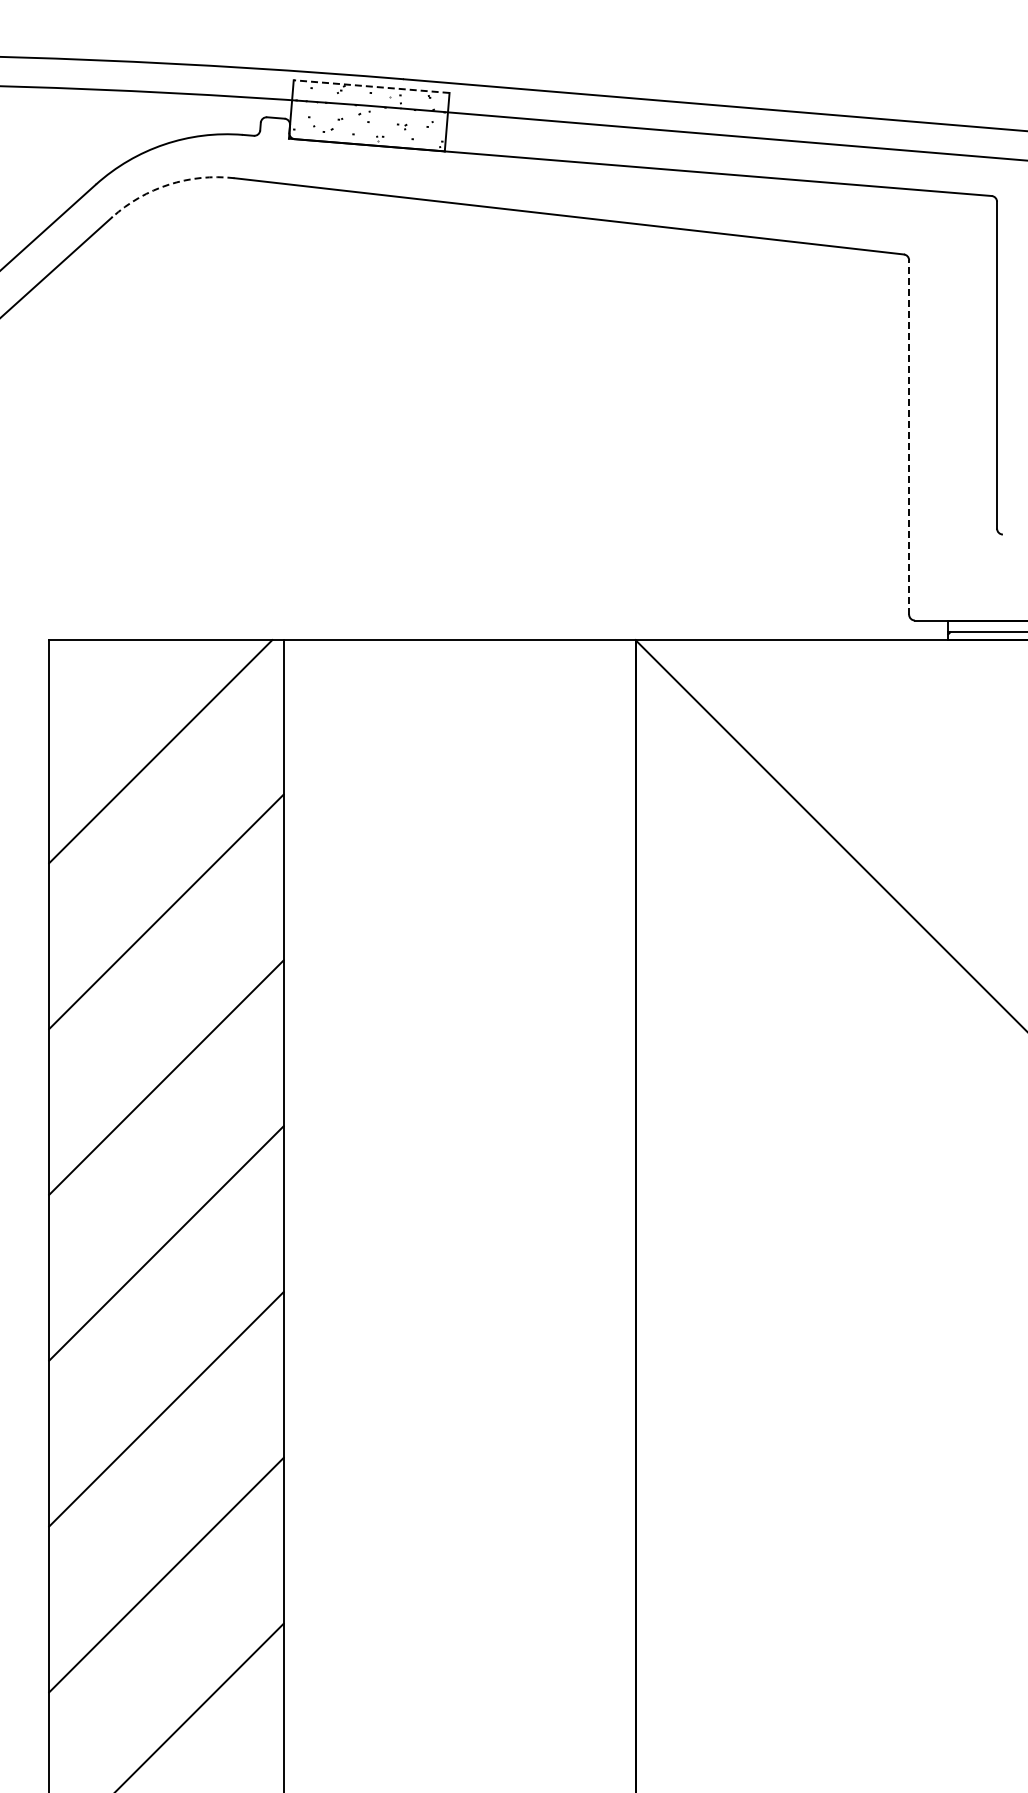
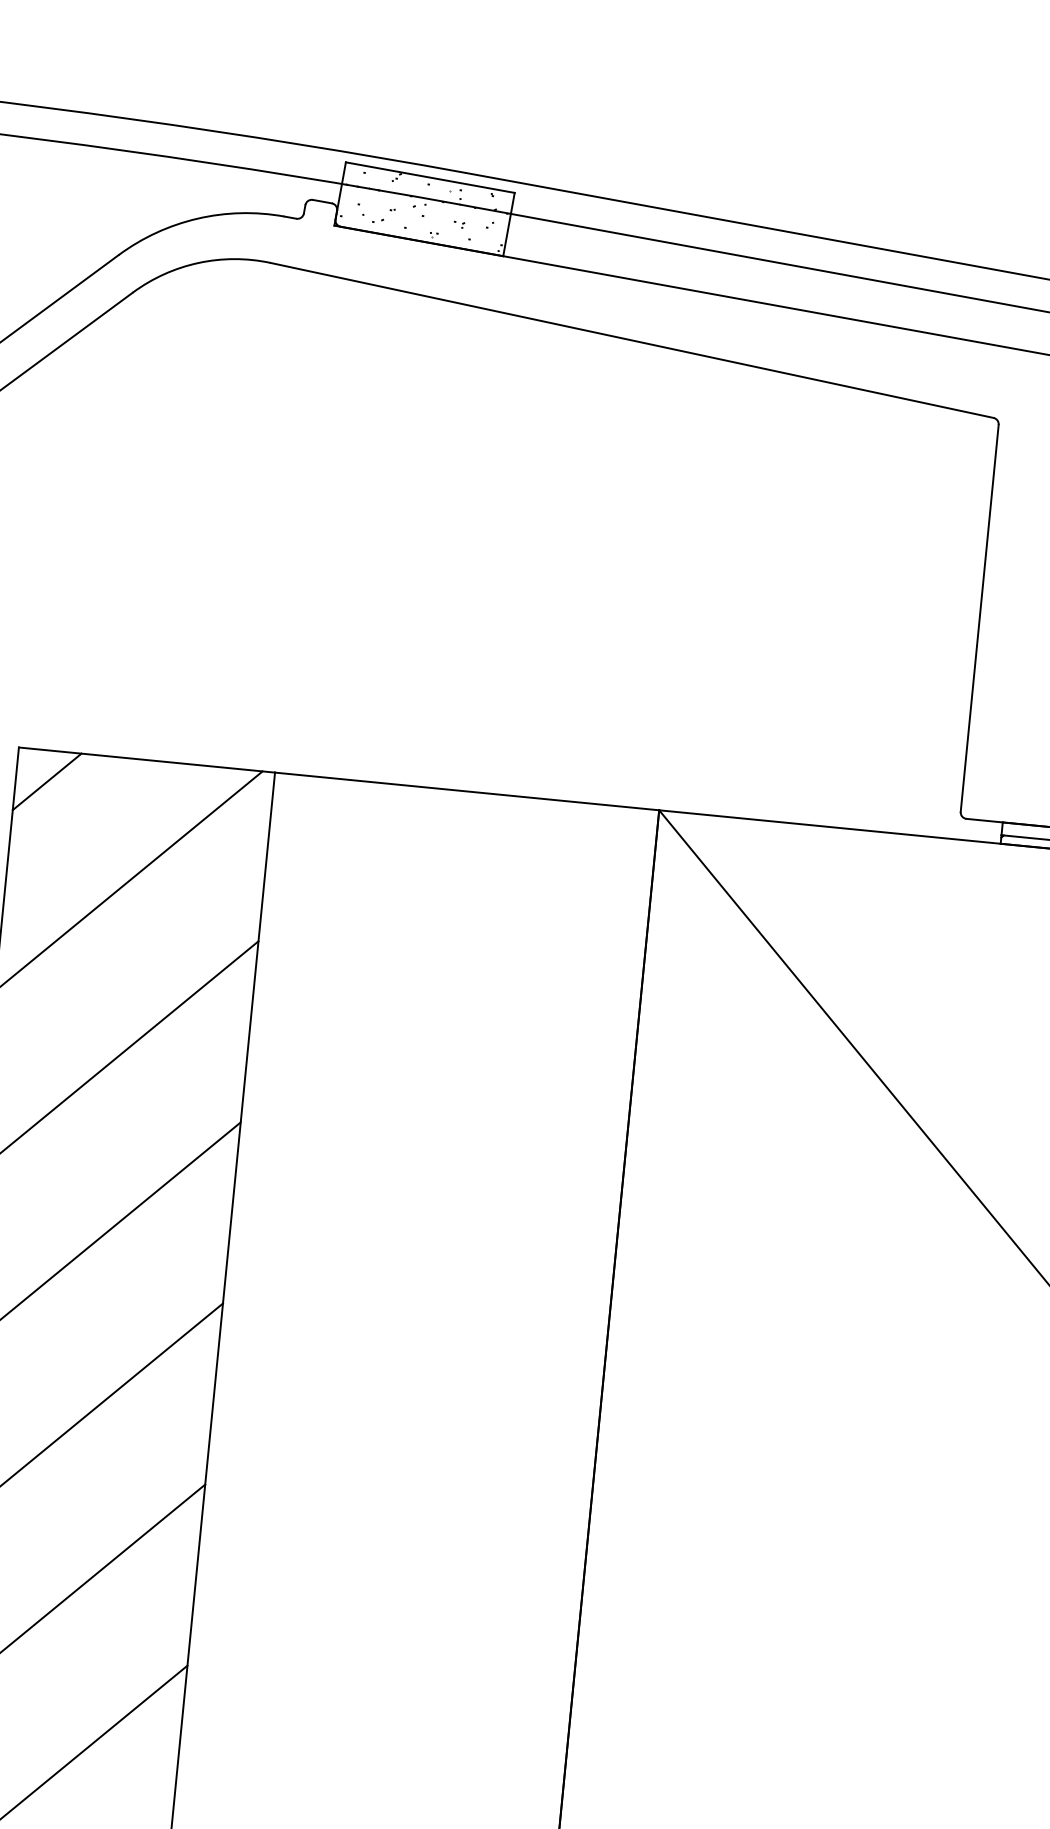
line: (371, 86) -> (430, 177), dashed -> solid
arc: (169, 184) -> (199, 262), dashed -> solid
line: (909, 437) -> (980, 618), dashed -> solid
line: (77, 668) -> (46, 781), added

